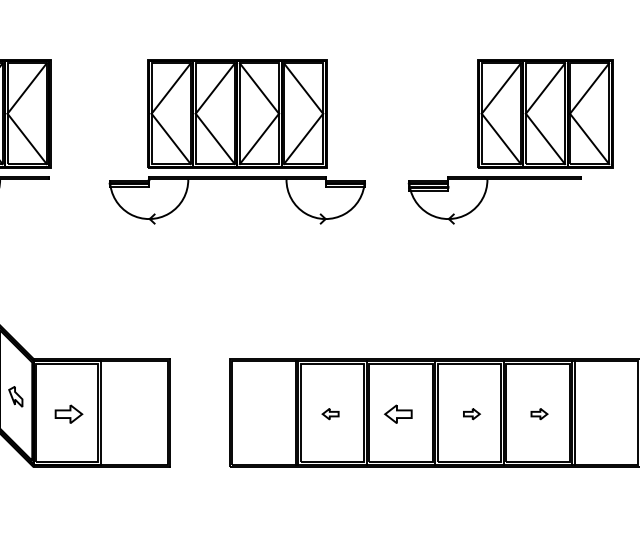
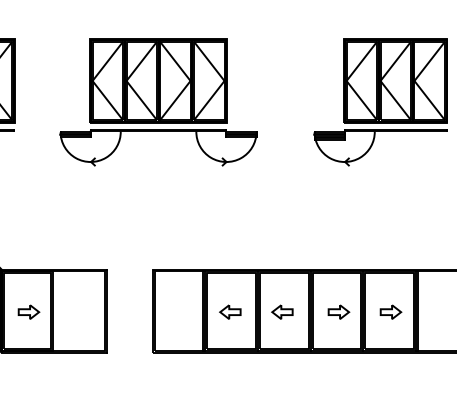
part: (485, 195) -> (373, 143), moved
part: (330, 413) -> (230, 311), size x1.67
part: (471, 413) -> (338, 311), size x1.67
part: (539, 413) -> (390, 311), size x1.67

